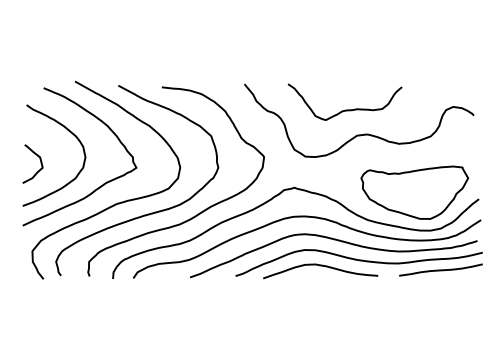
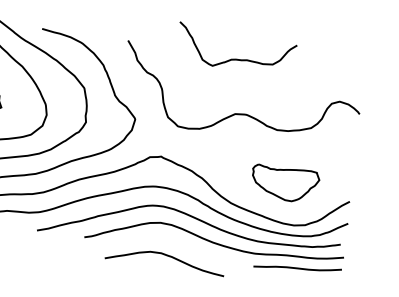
curve: (345, 109) -> (234, 58), moved
part: (414, 192) -> (284, 183), size x0.6
curve: (320, 266) -> (166, 256), moved

